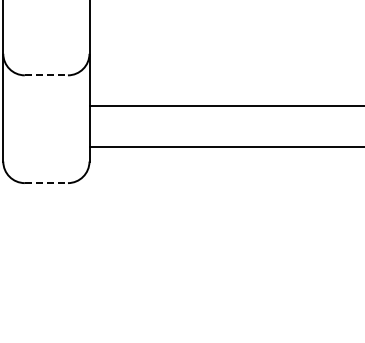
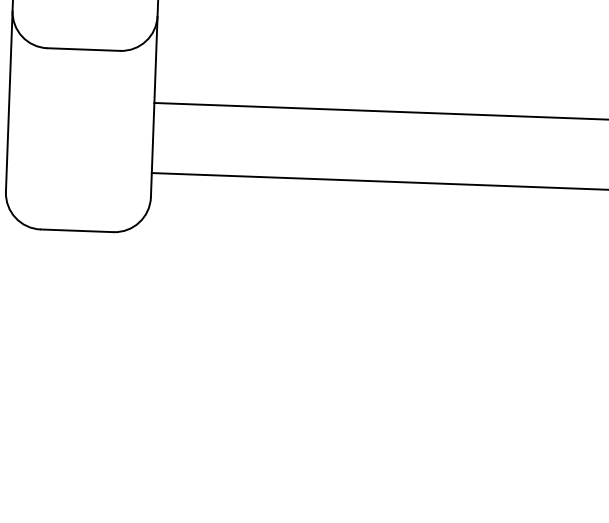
line: (46, 75) -> (83, 49), dashed -> solid
line: (46, 183) -> (77, 231), dashed -> solid

